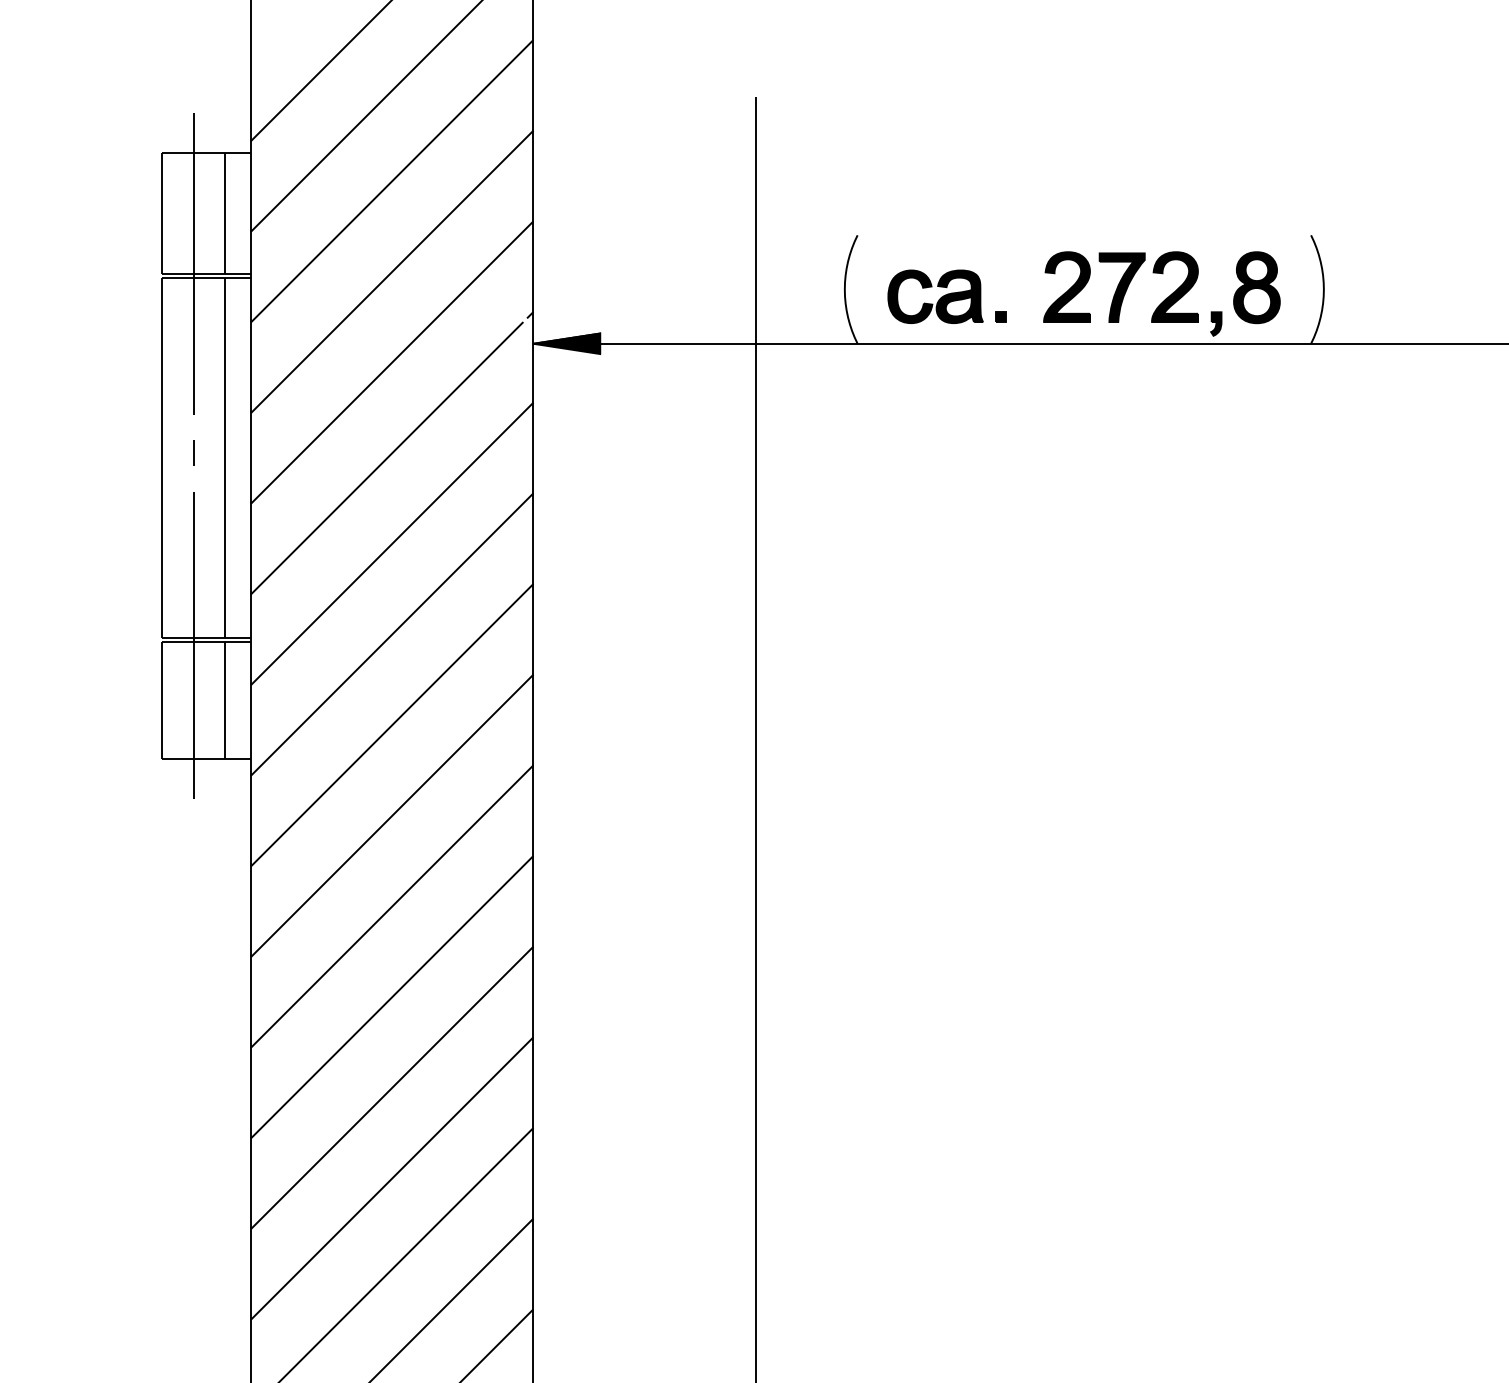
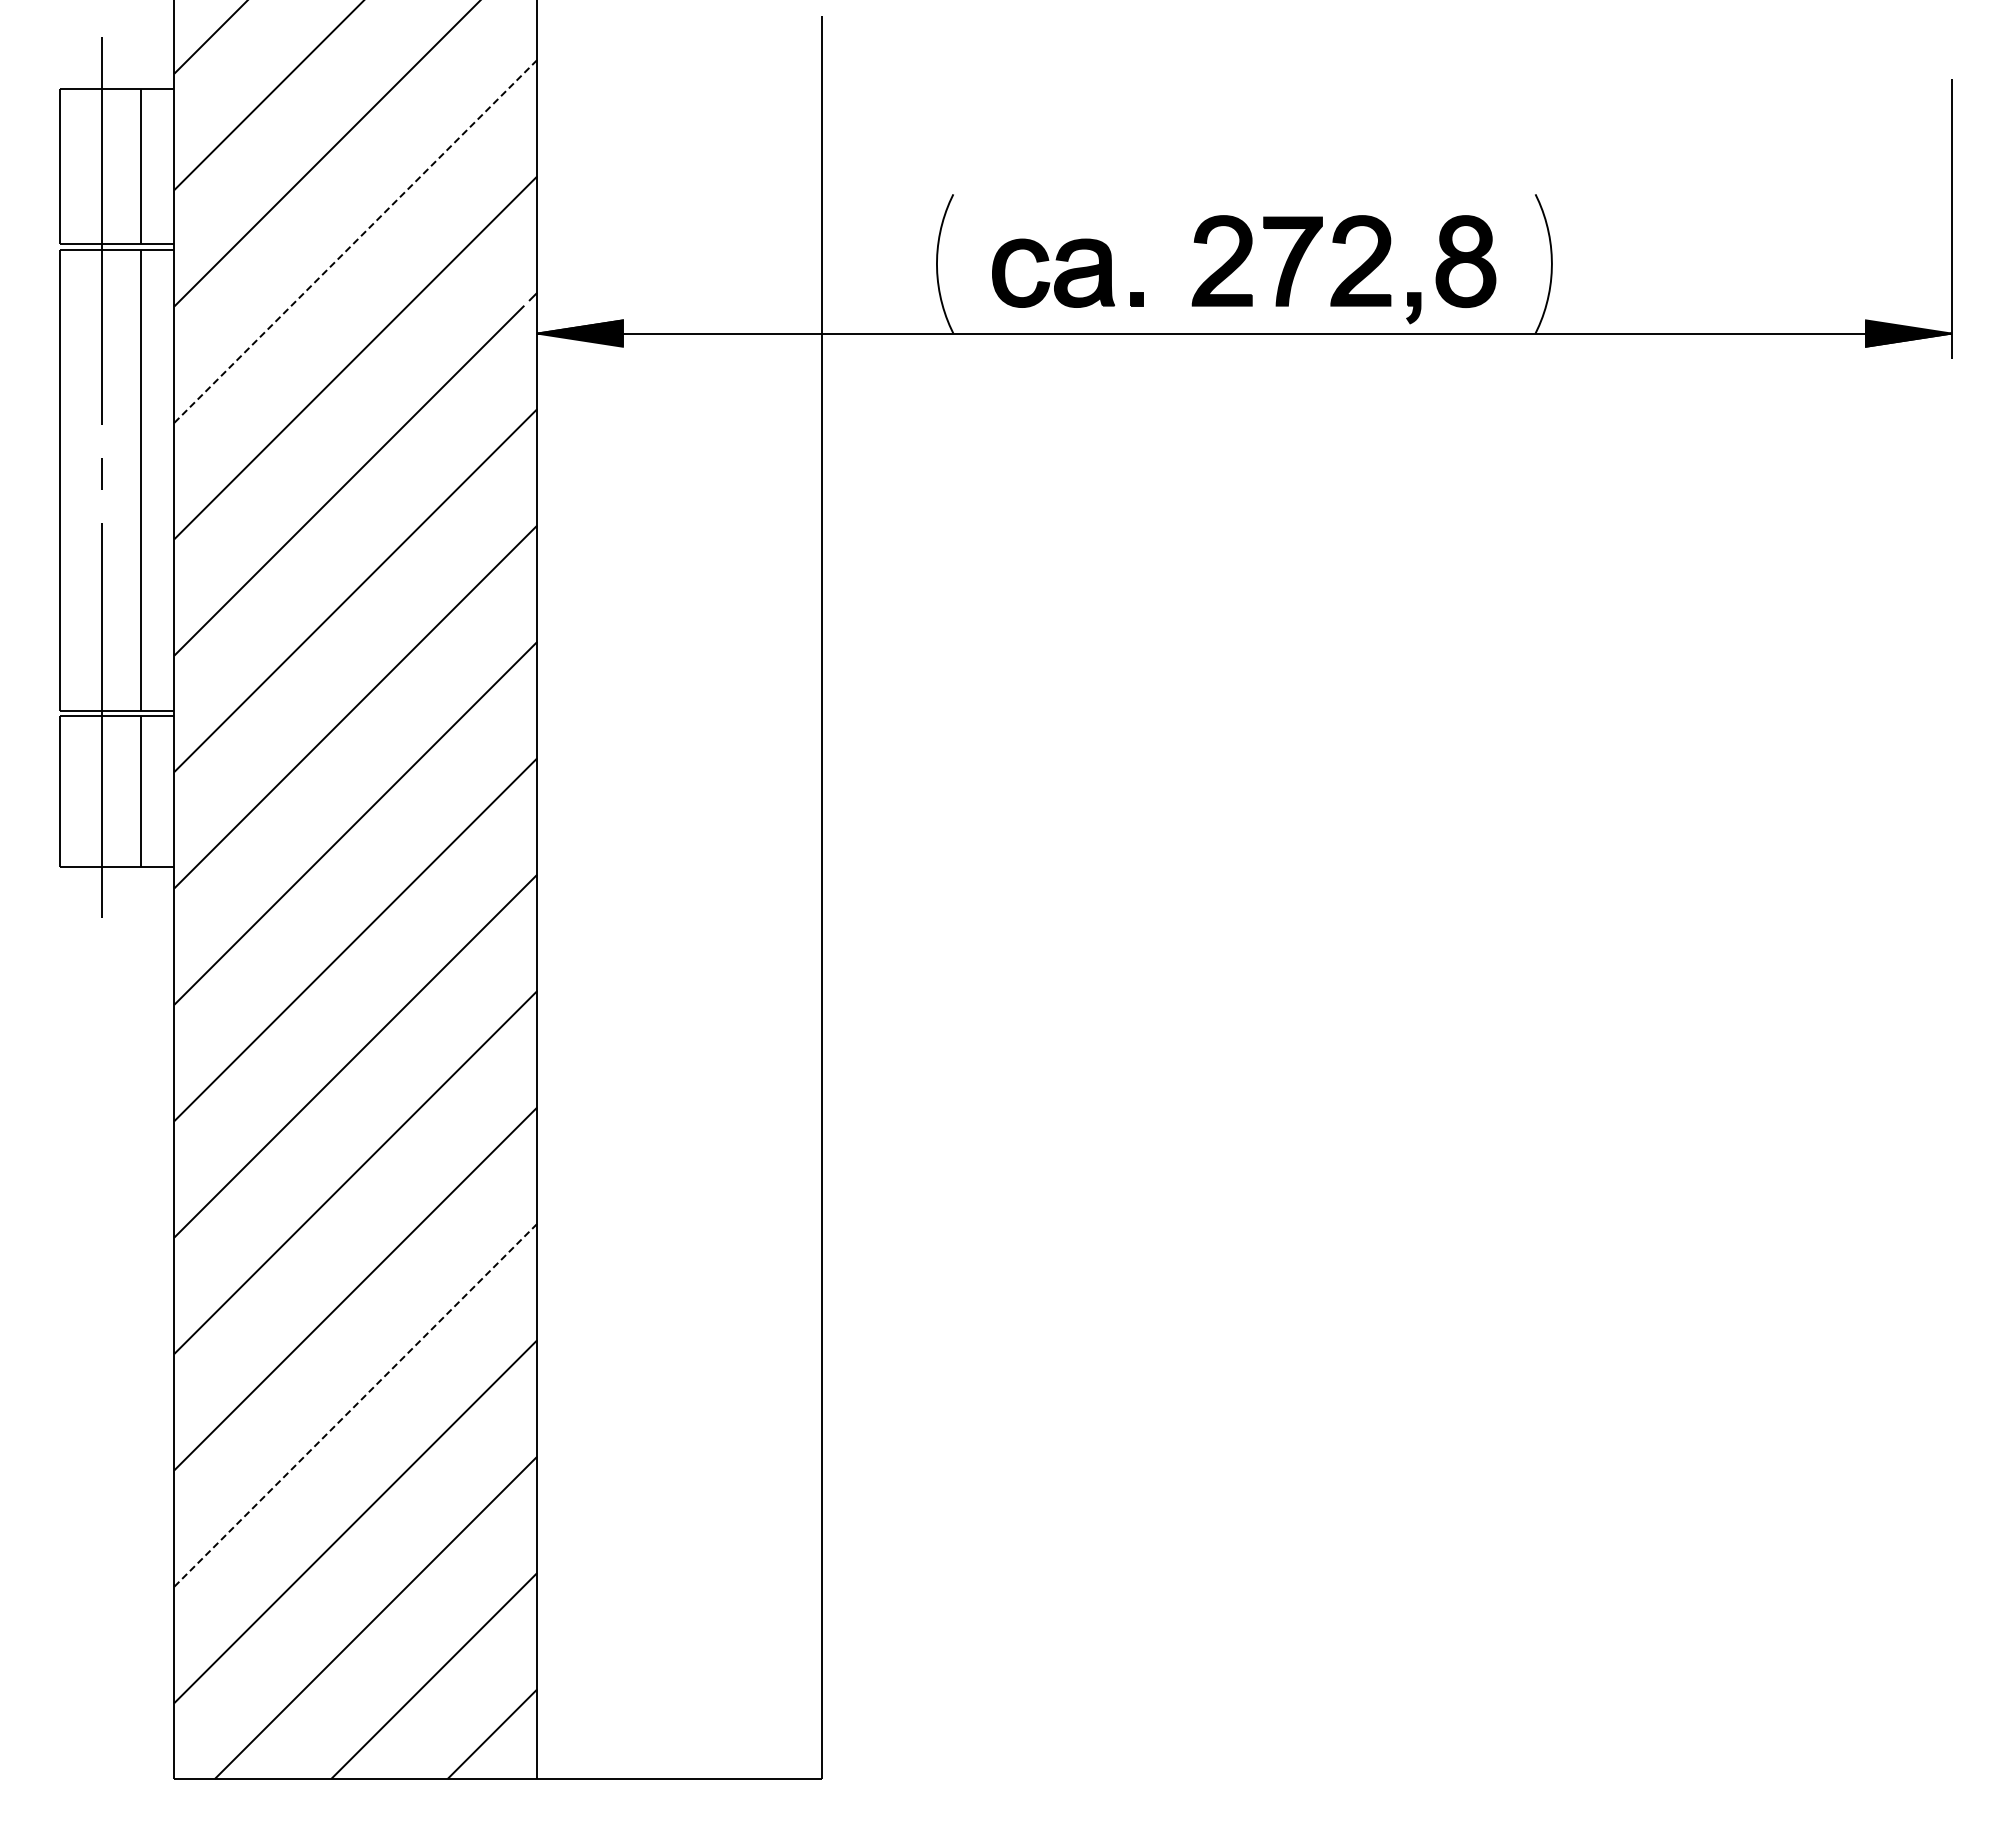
line: (391, 272) -> (355, 241), solid -> dashed
line: (391, 1178) -> (355, 1405), solid -> dashed

